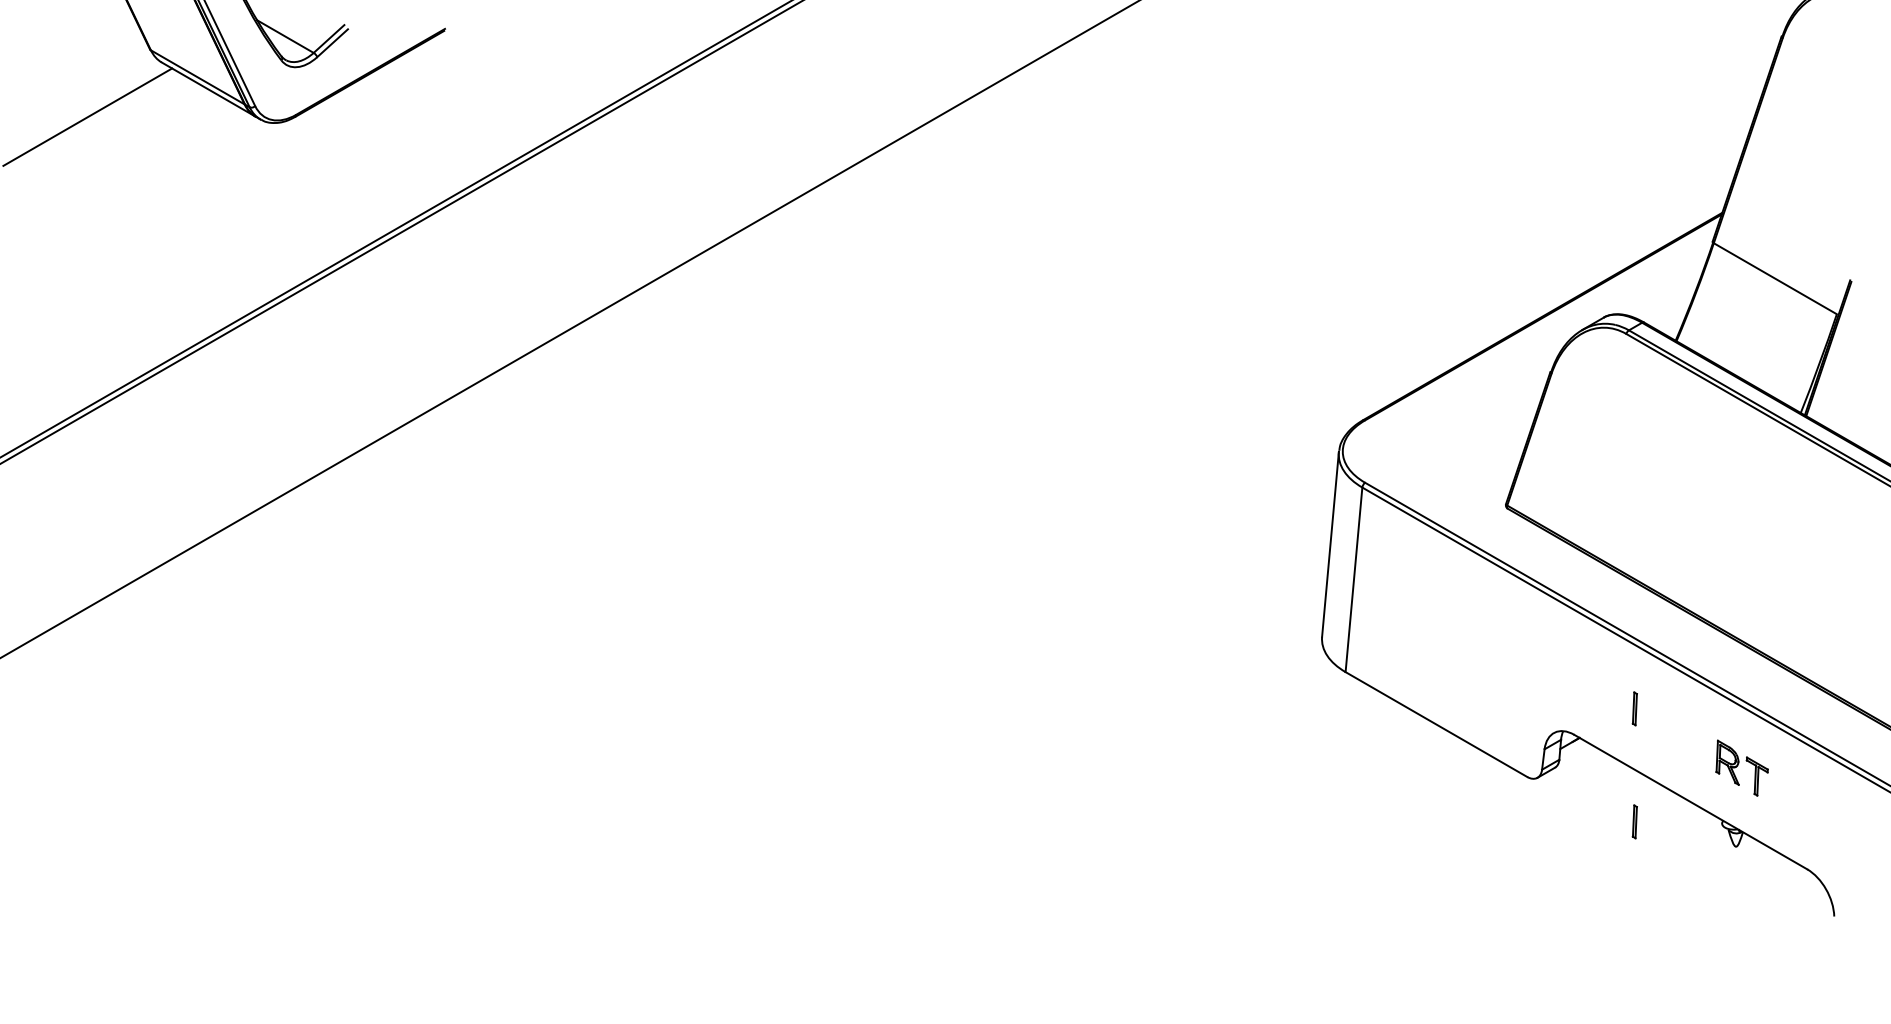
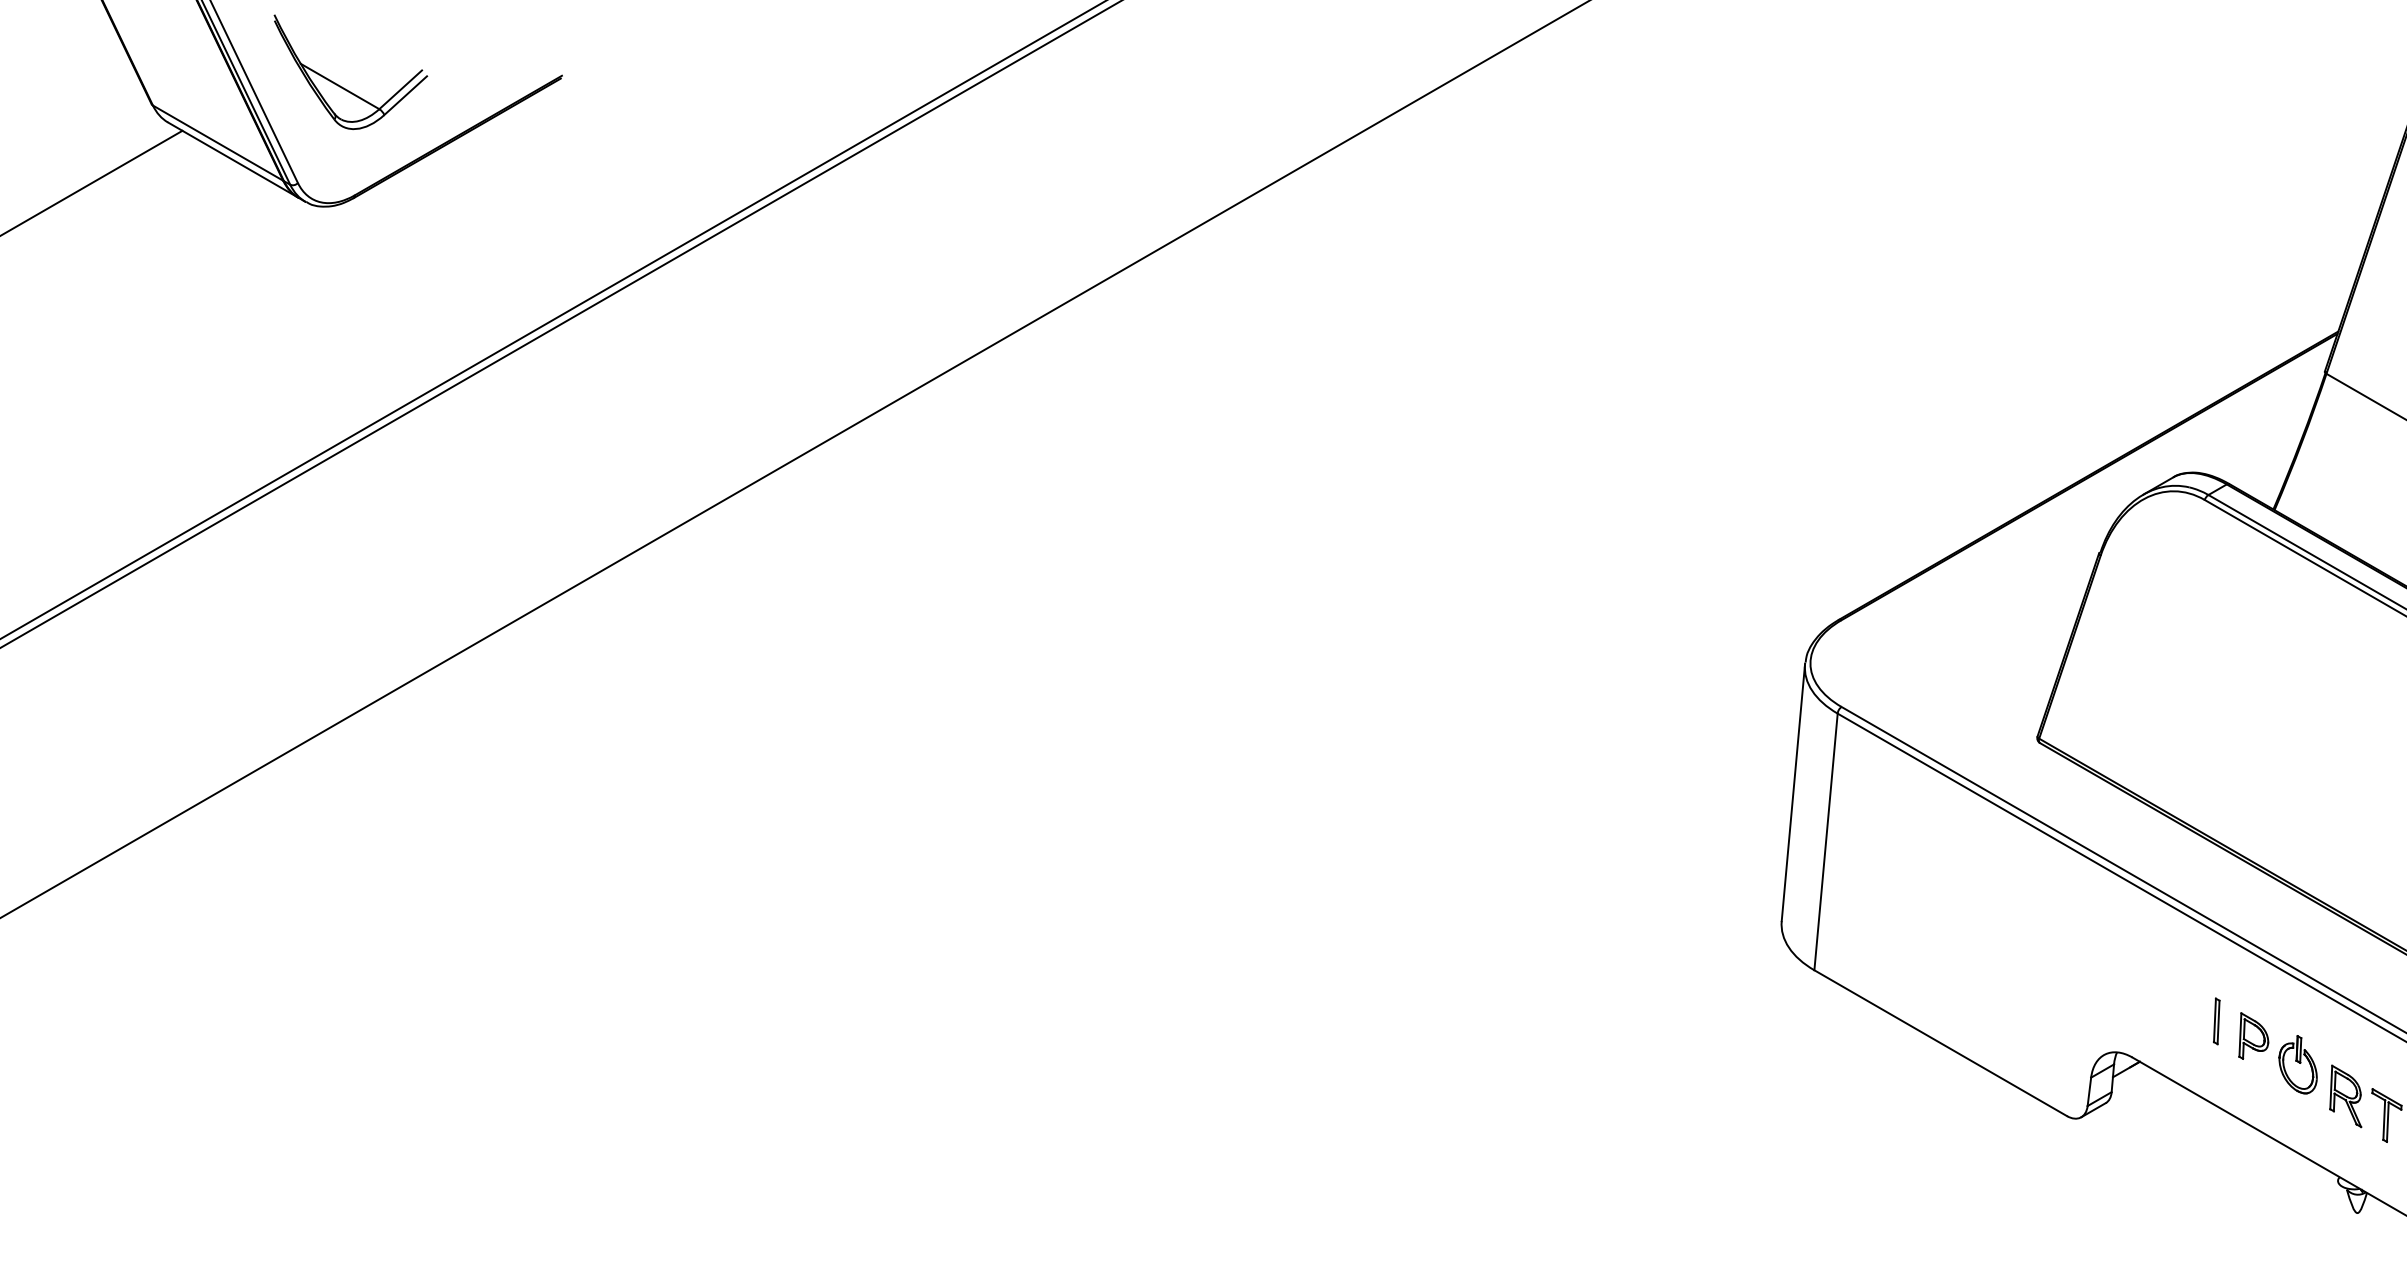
part: (1678, 731) -> (2277, 1052), added
part: (1634, 821) -> (2216, 1178), removed

